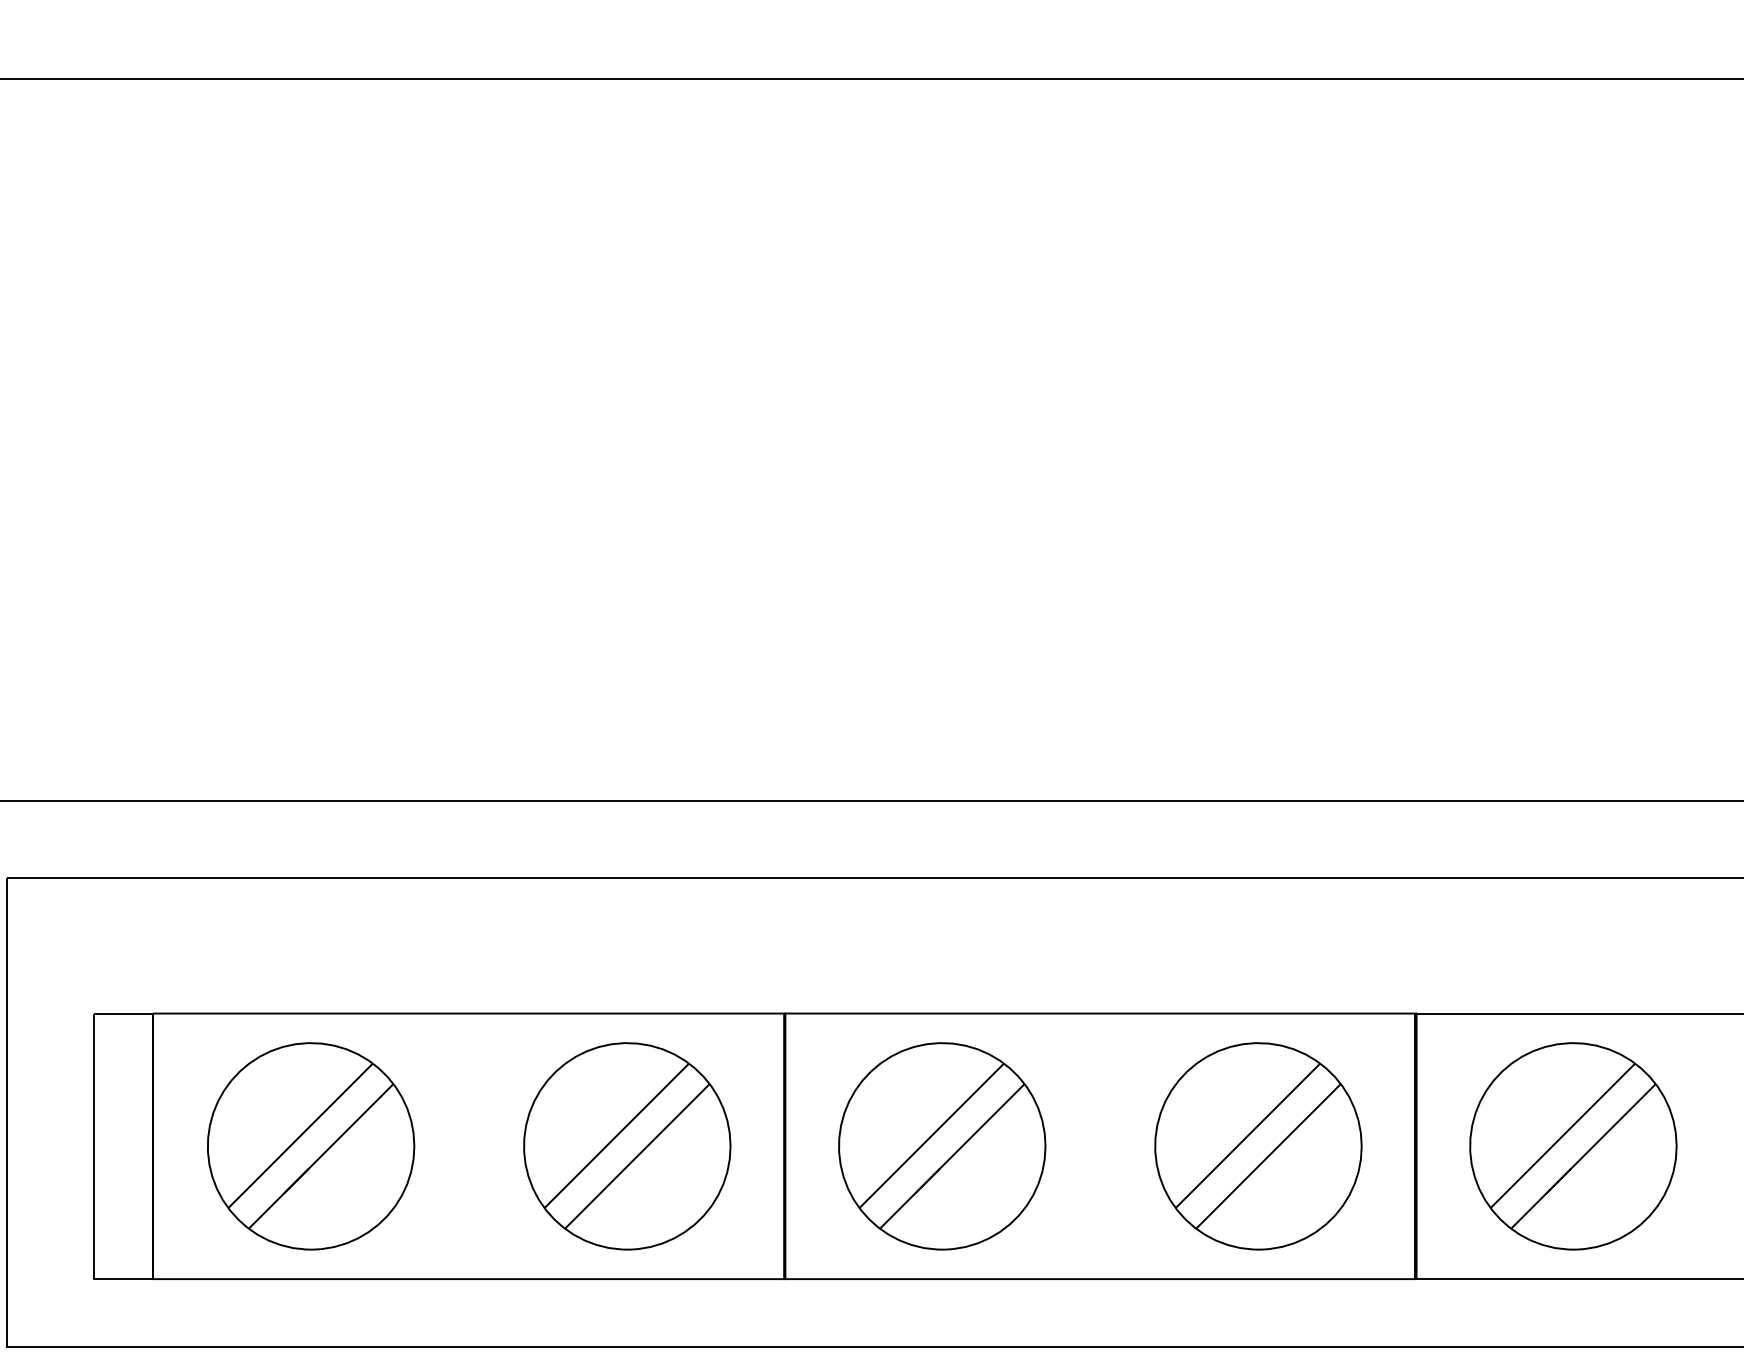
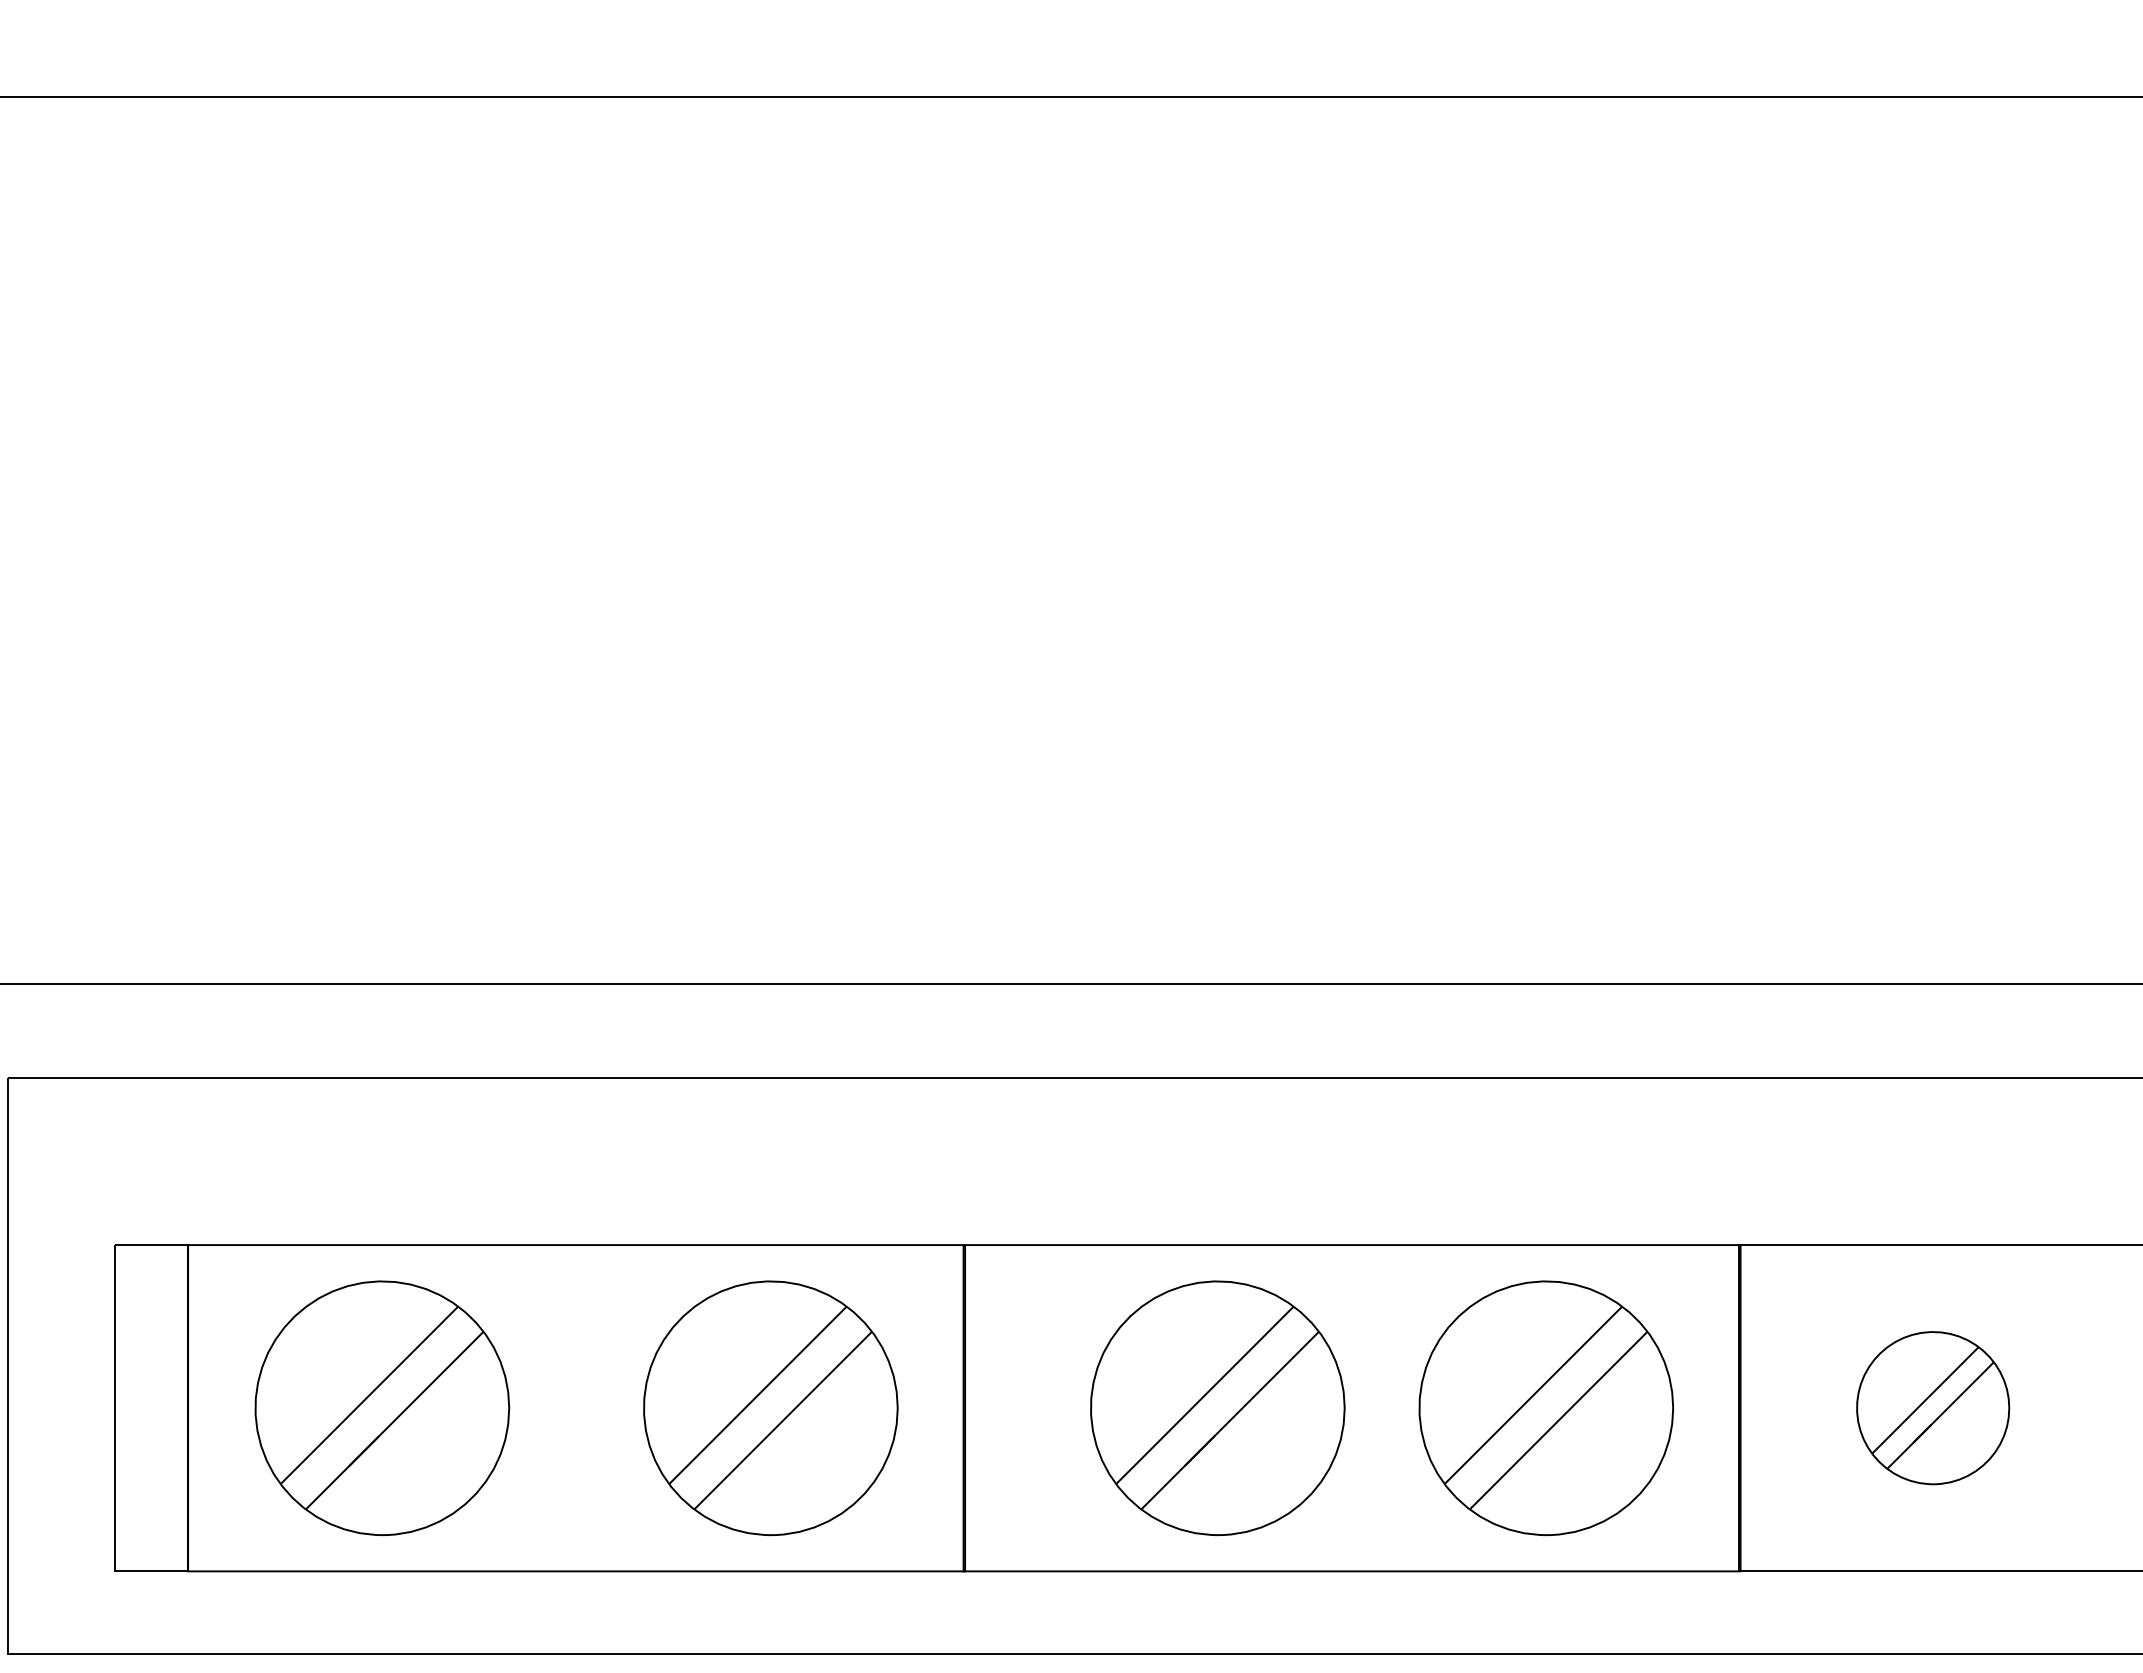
part: (941, 1145) -> (1217, 1407), moved
part: (1572, 1145) -> (1932, 1407), size x0.6

